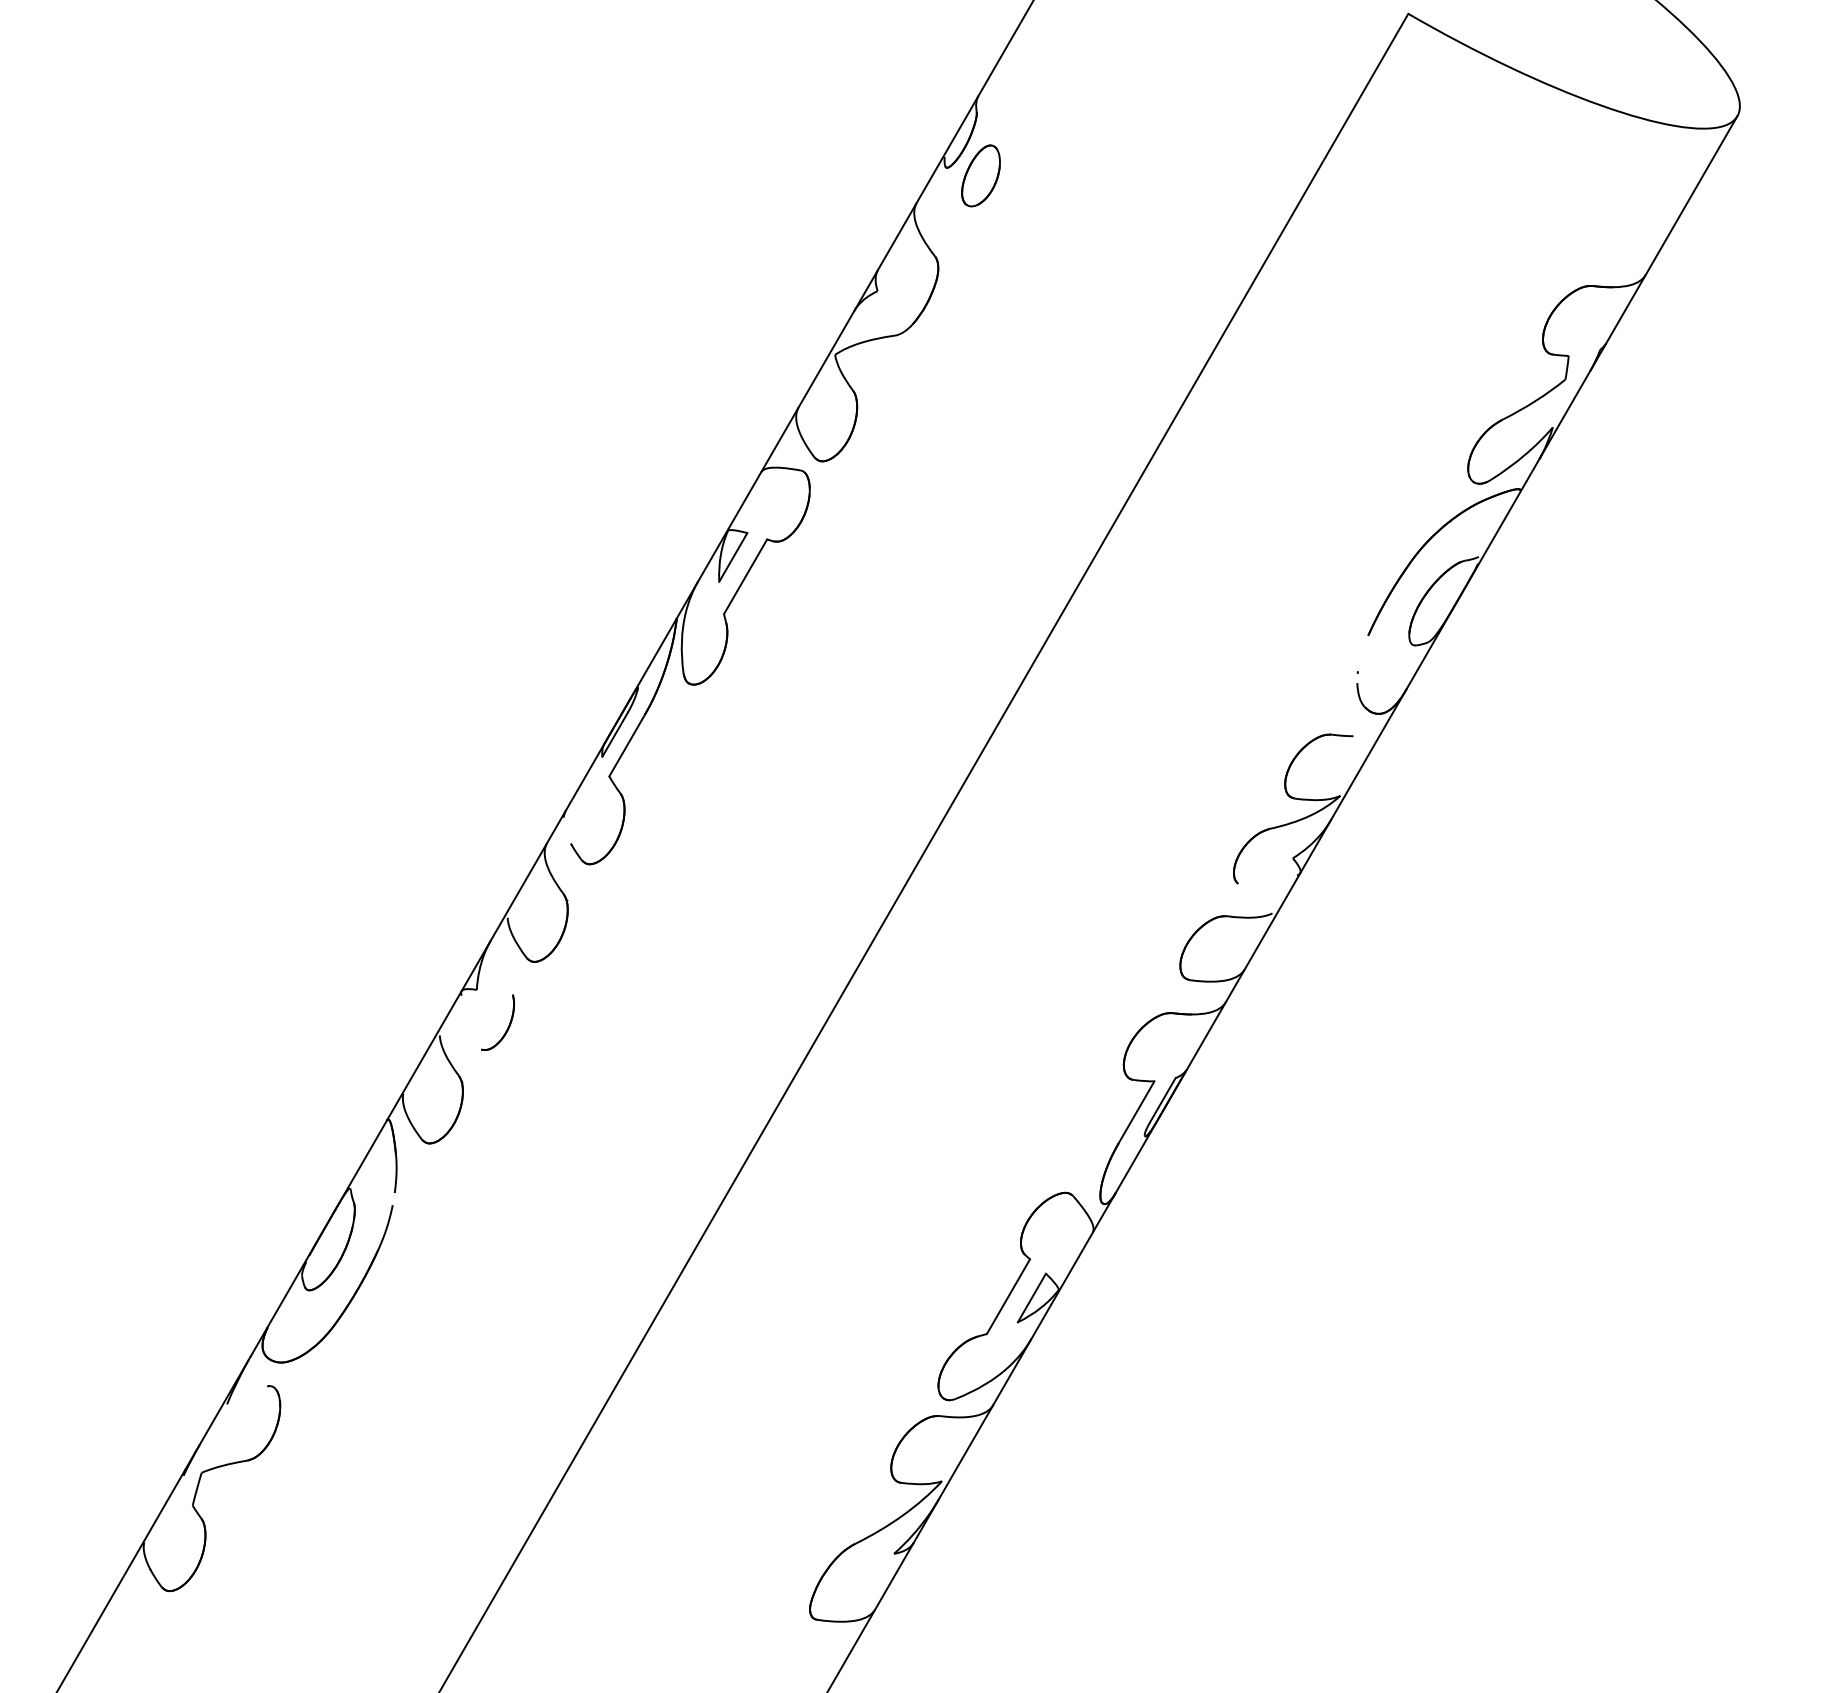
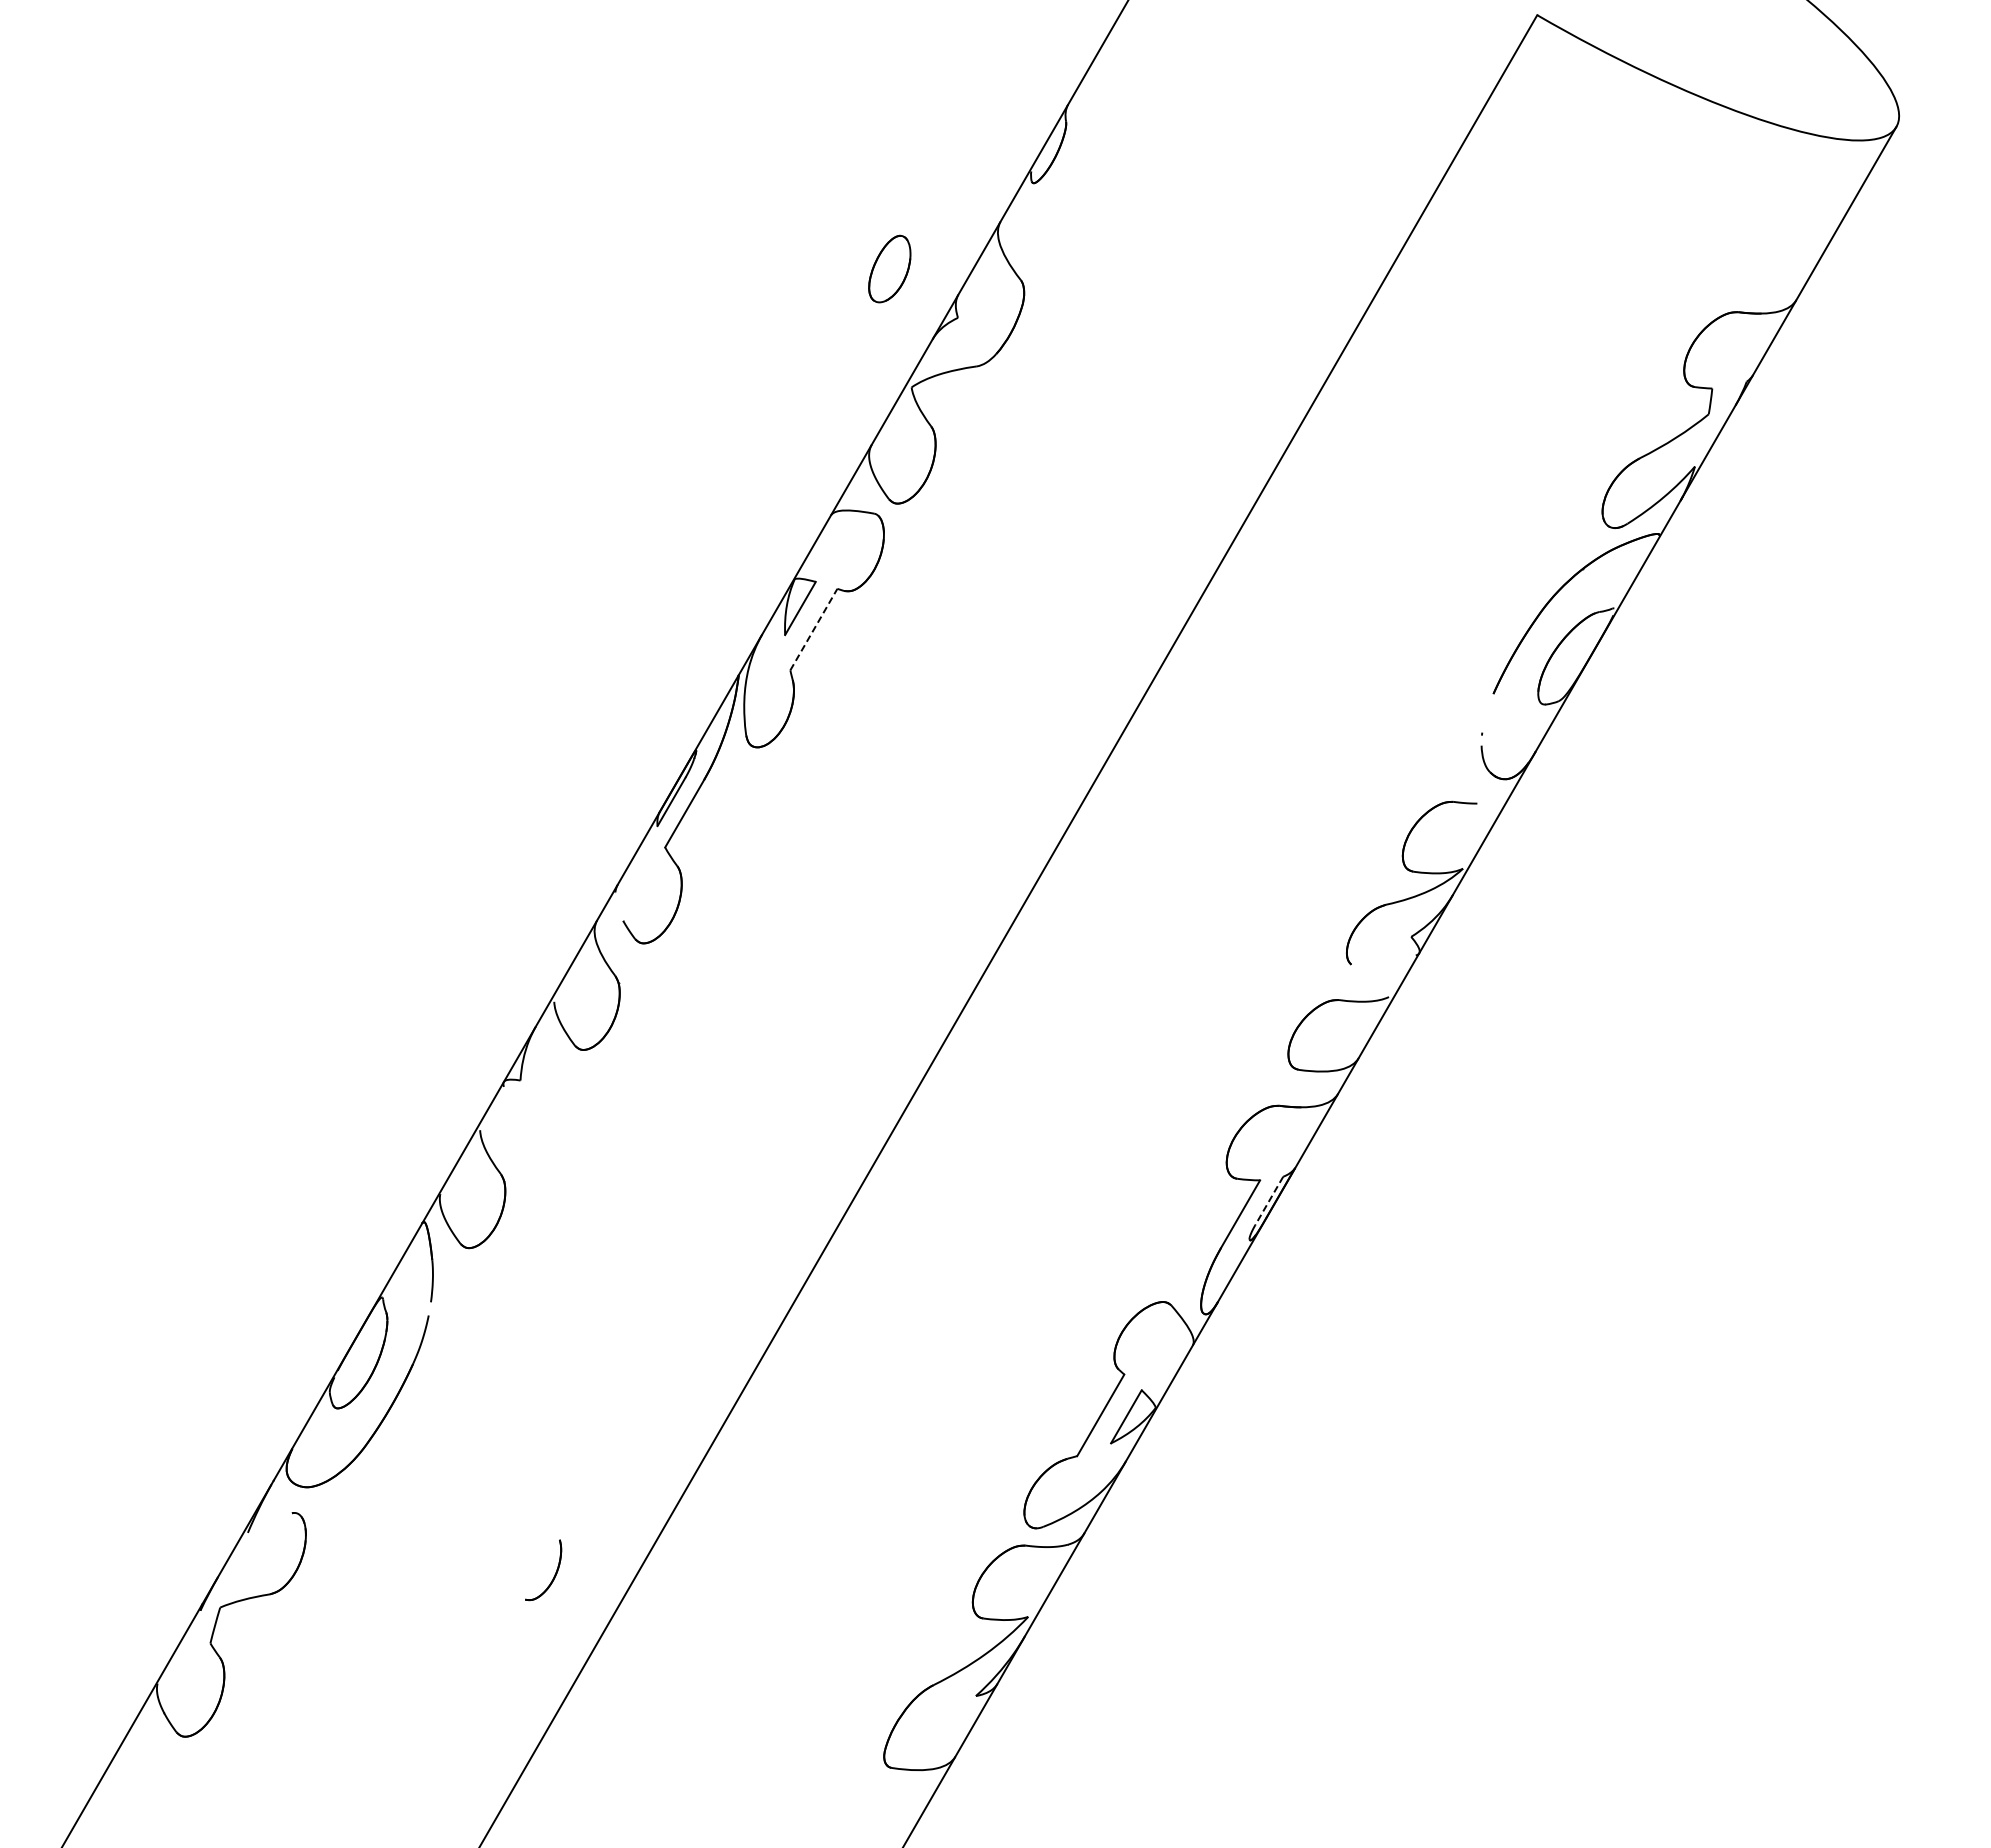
part: (980, 175) -> (889, 268), moved
line: (746, 576) -> (814, 629), solid -> dashed
part: (507, 1028) -> (553, 1576), moved
line: (1163, 1099) -> (1269, 1200), solid -> dashed

